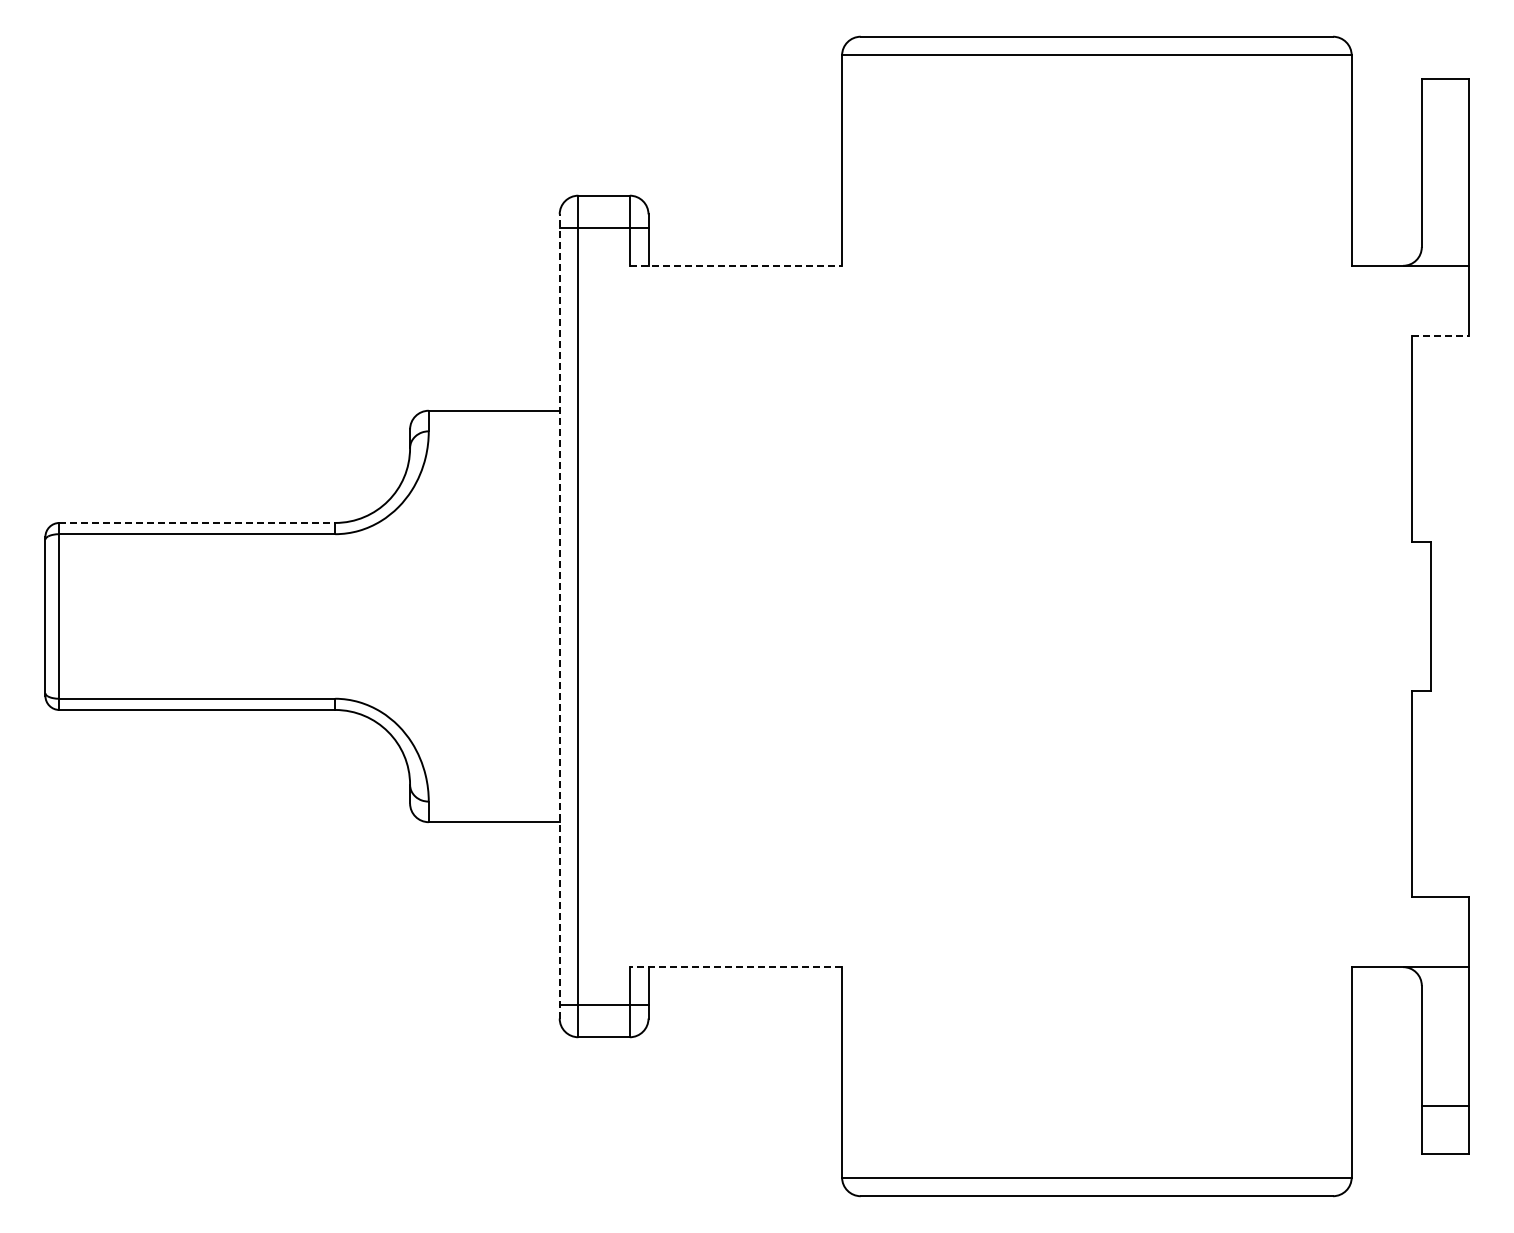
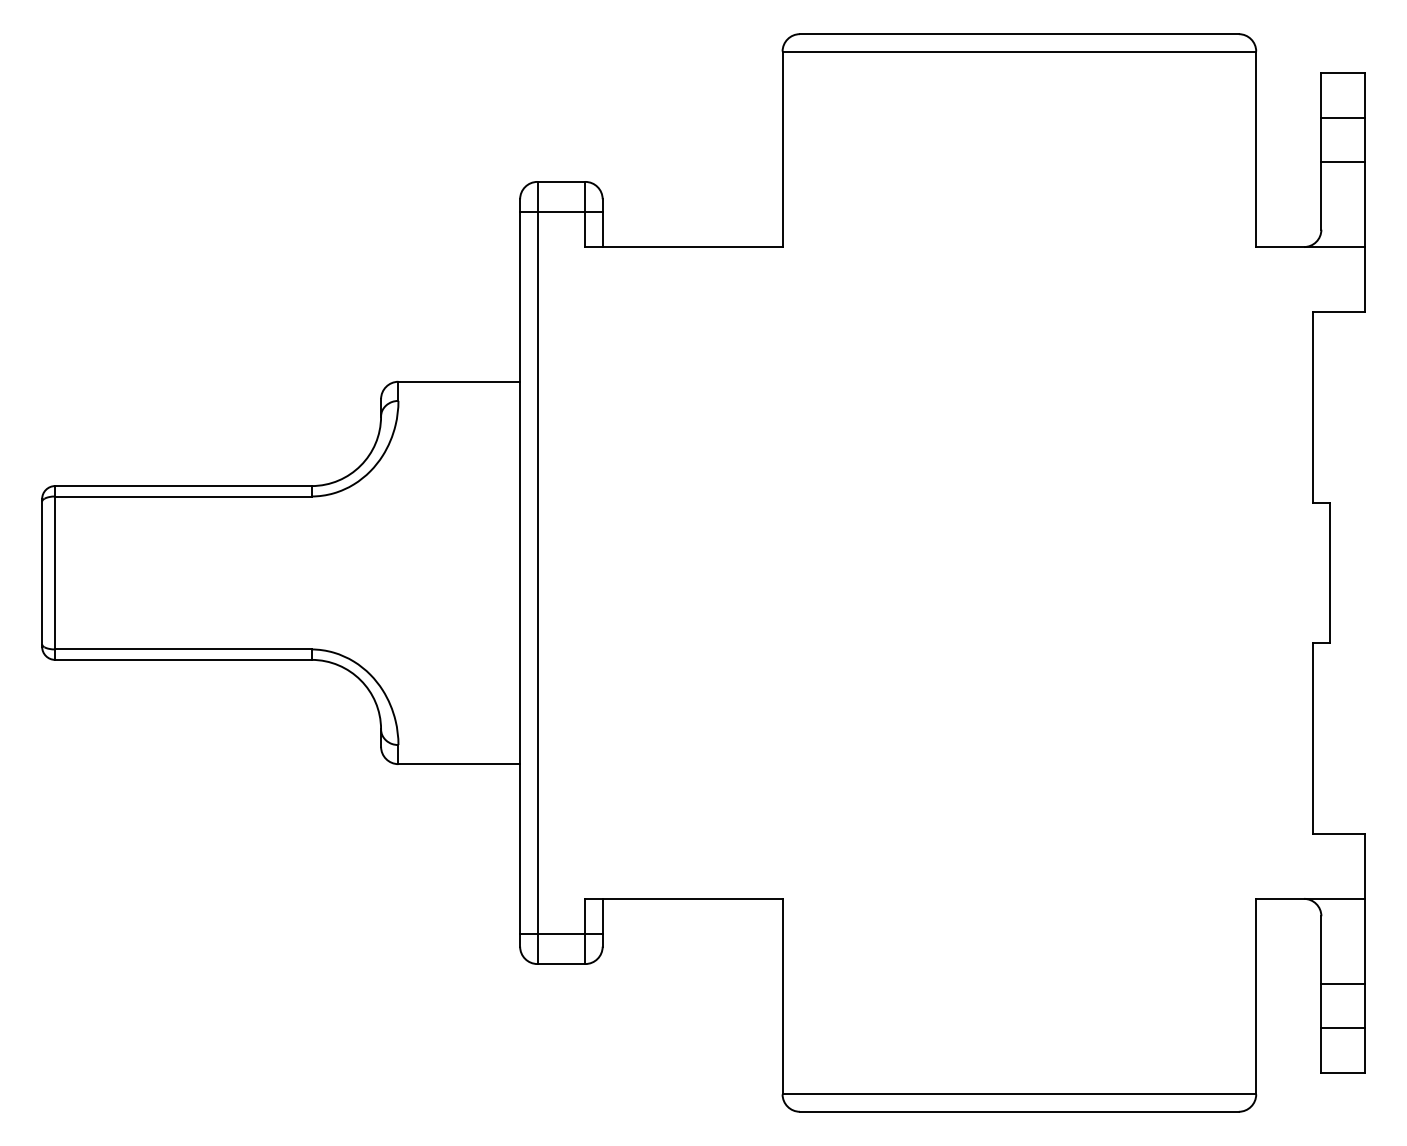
line: (1444, 127) -> (1342, 118), added
line: (1444, 174) -> (1342, 162), added
line: (736, 265) -> (684, 246), dashed -> solid
line: (1441, 335) -> (1339, 311), dashed -> solid
line: (197, 522) -> (183, 485), dashed -> solid
line: (559, 615) -> (519, 572), dashed -> solid
line: (735, 967) -> (683, 899), dashed -> solid
line: (1444, 1058) -> (1342, 983), added

